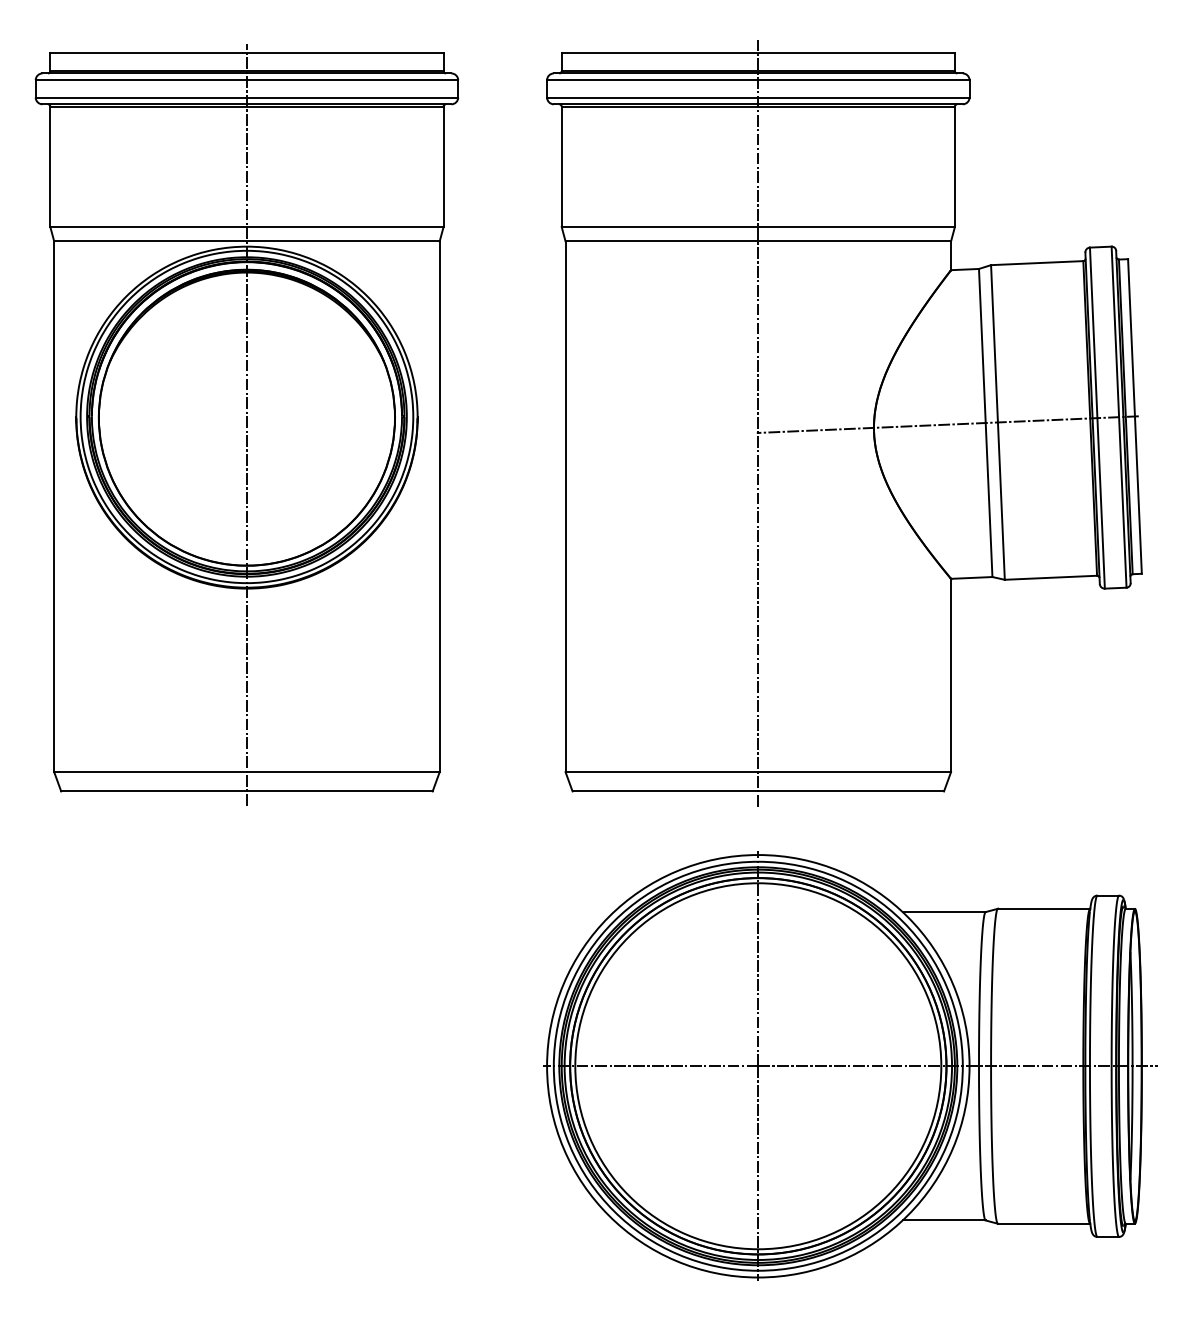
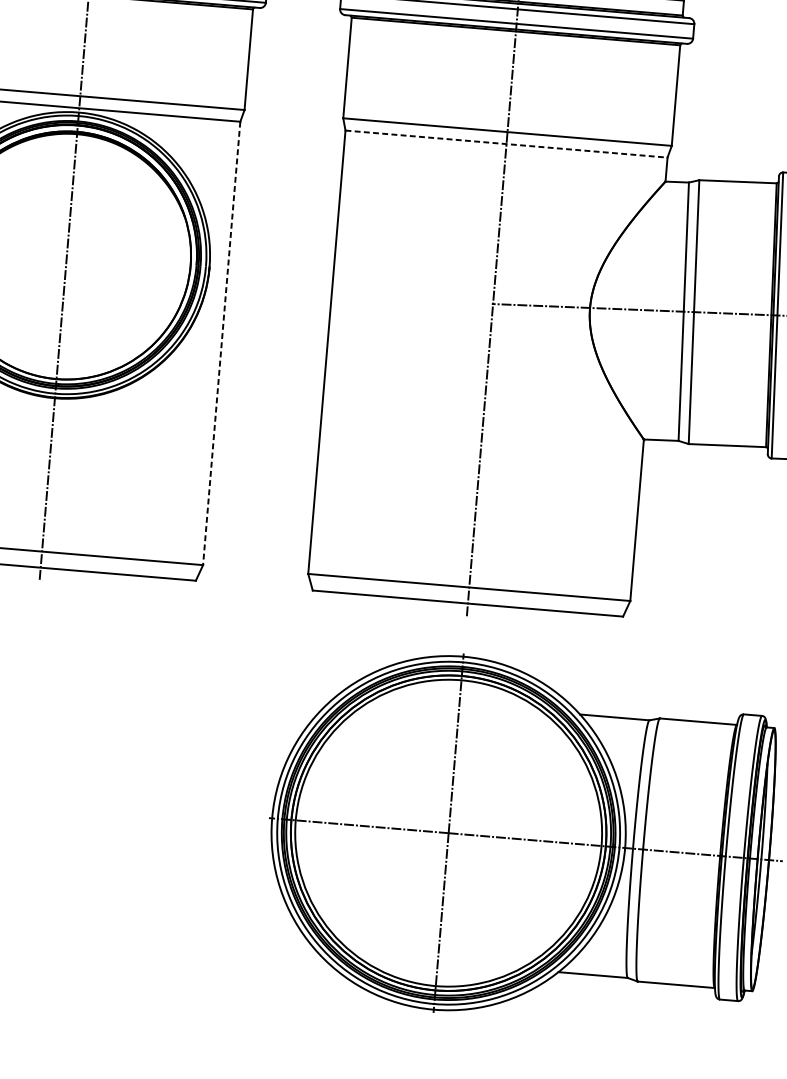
line: (758, 241) -> (506, 144), solid -> dashed
line: (439, 507) -> (221, 344), solid -> dashed

